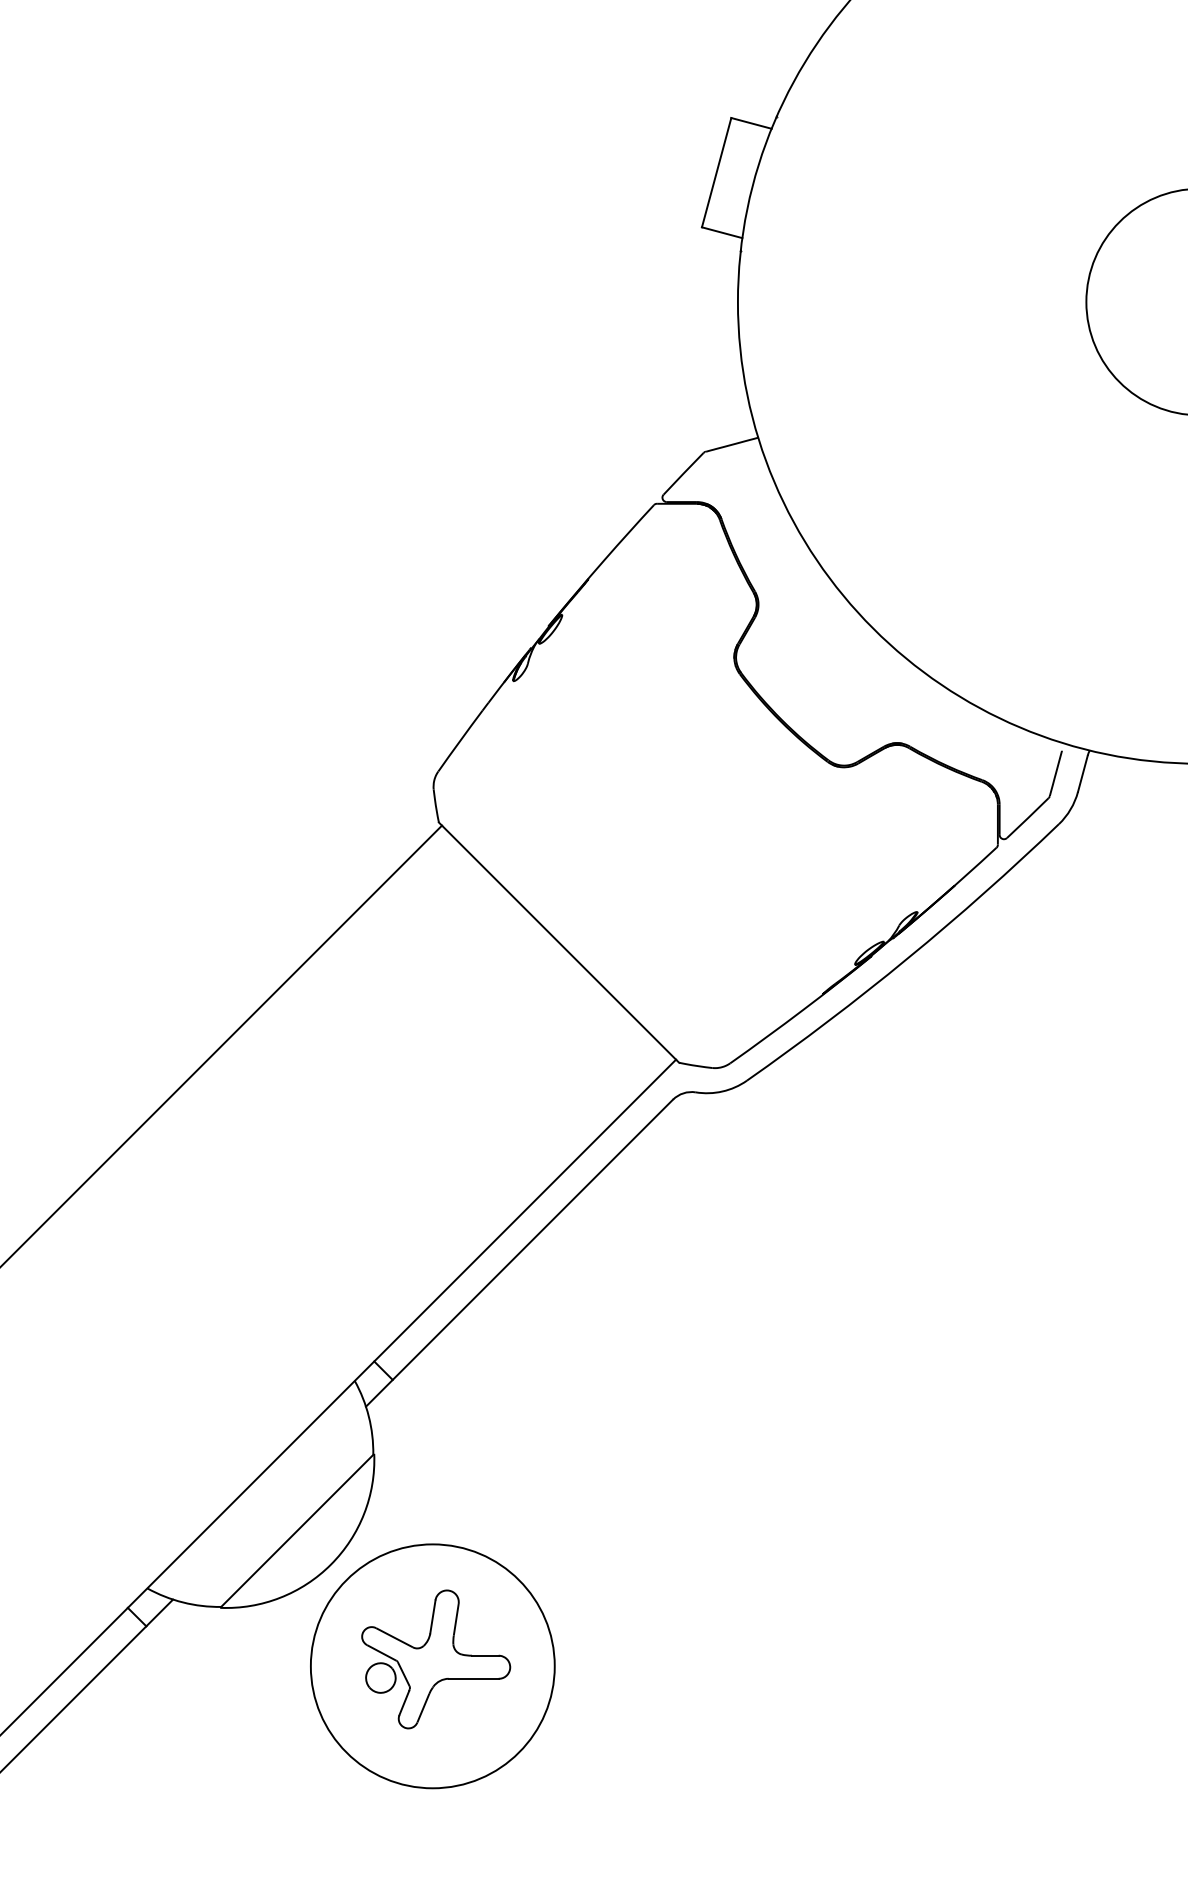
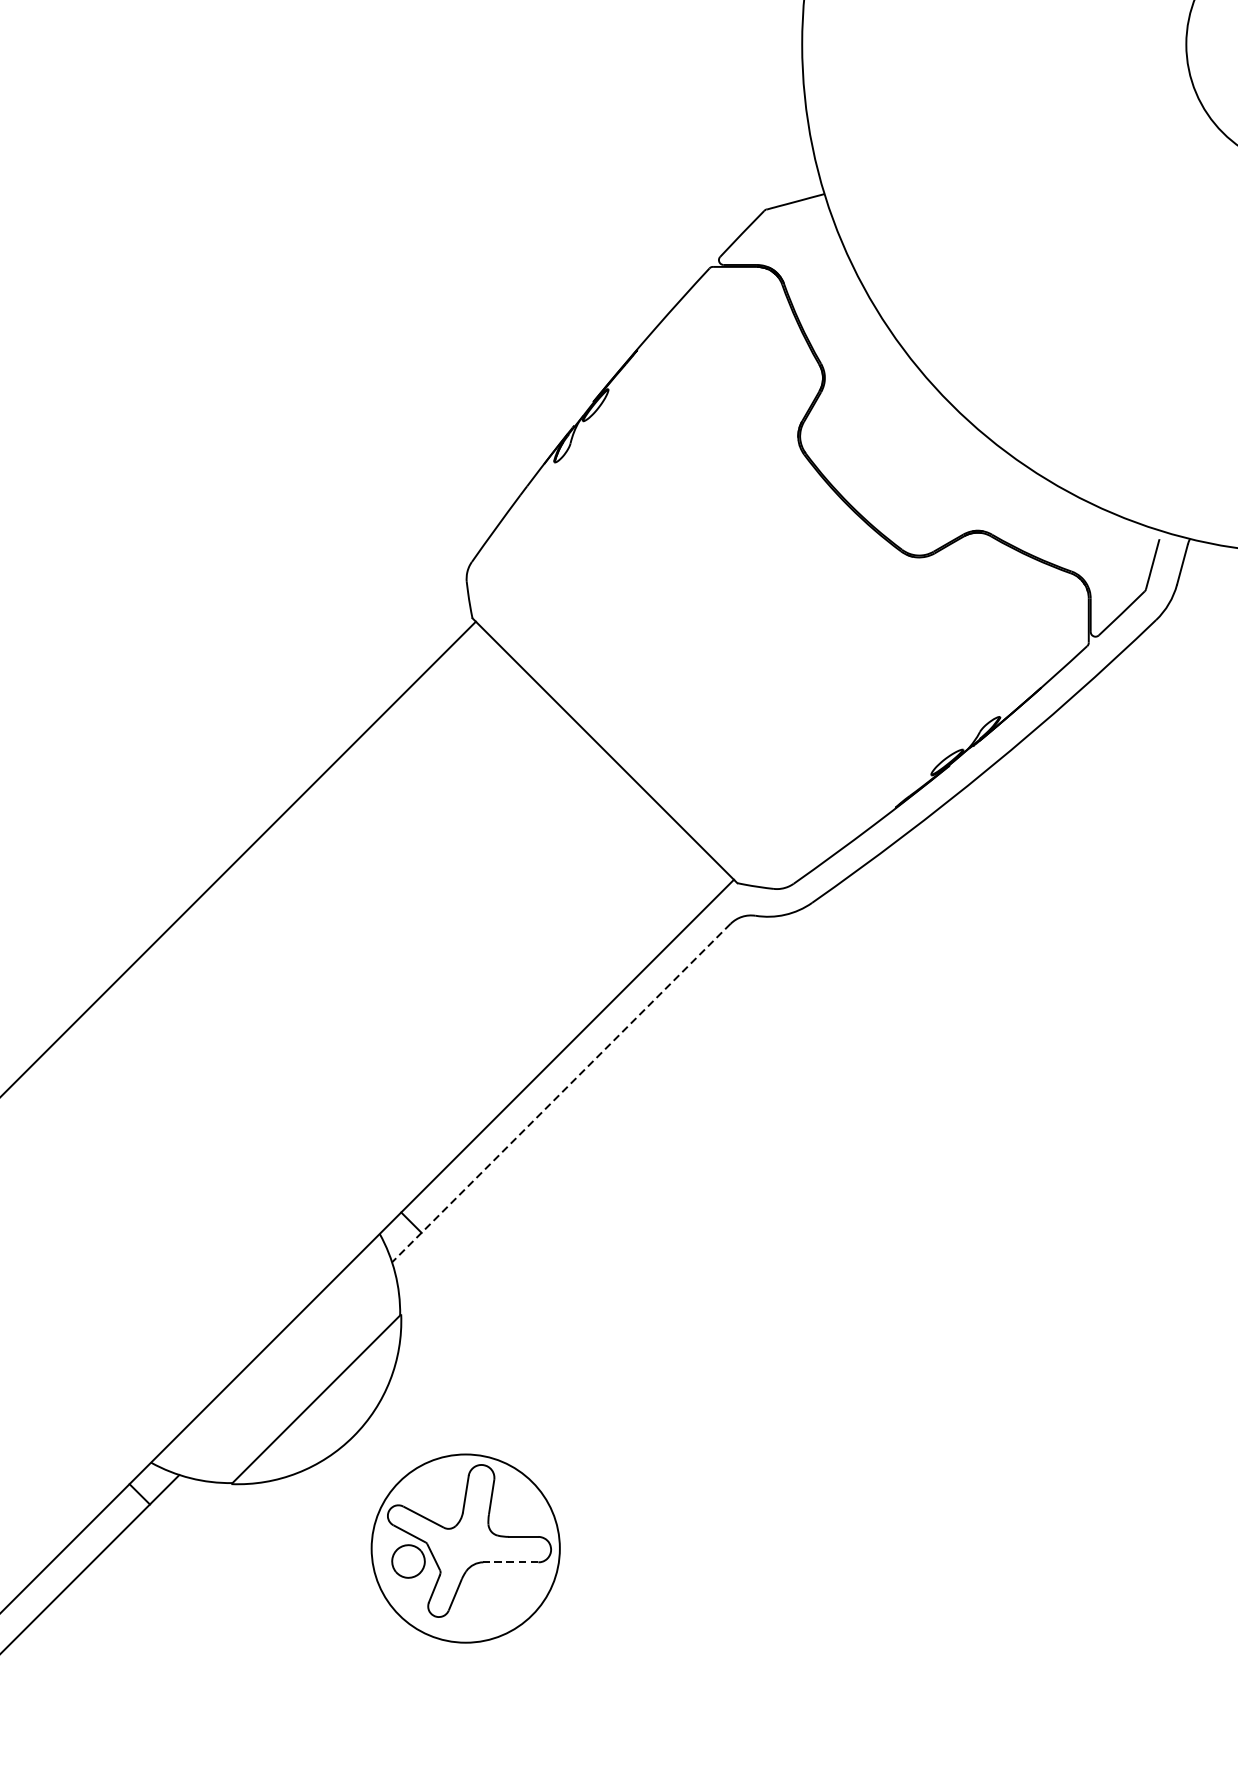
line: (519, 1253) -> (561, 1093), solid -> dashed
circle: (432, 1666) -> (465, 1548), size x0.7
line: (473, 1678) -> (510, 1562), solid -> dashed

